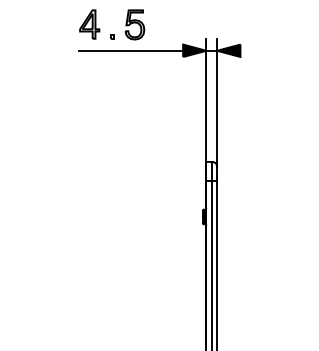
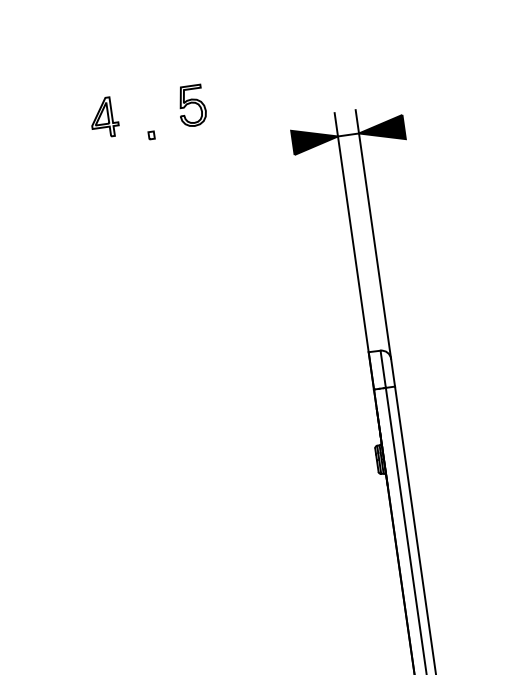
part: (89, 24) -> (103, 117), size x0.7
part: (134, 24) -> (191, 105), size x0.7
line: (130, 50) -> (190, 156), removed

